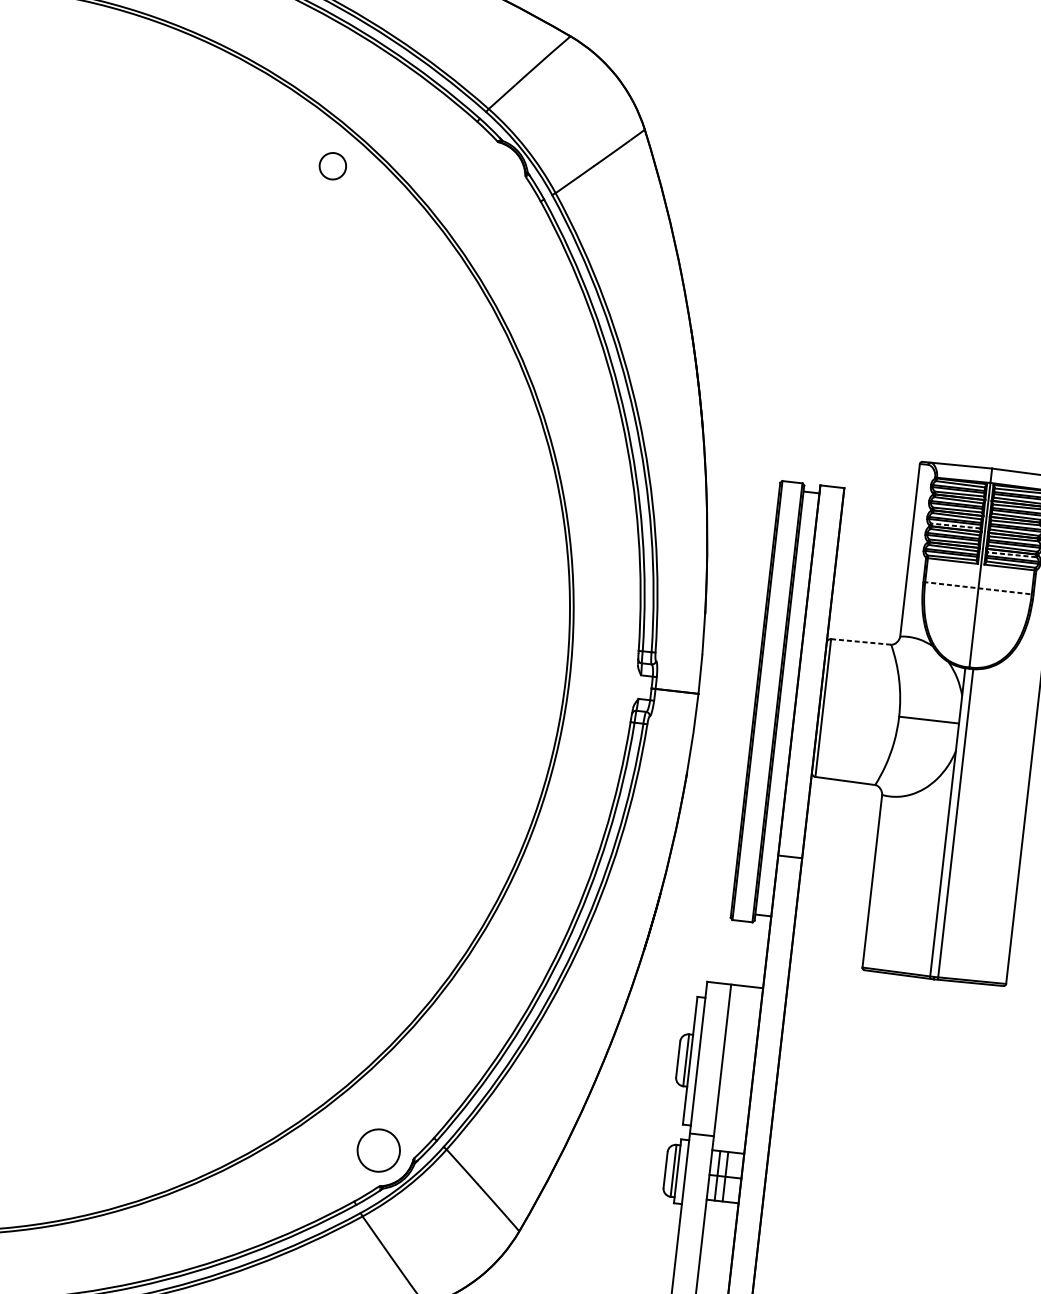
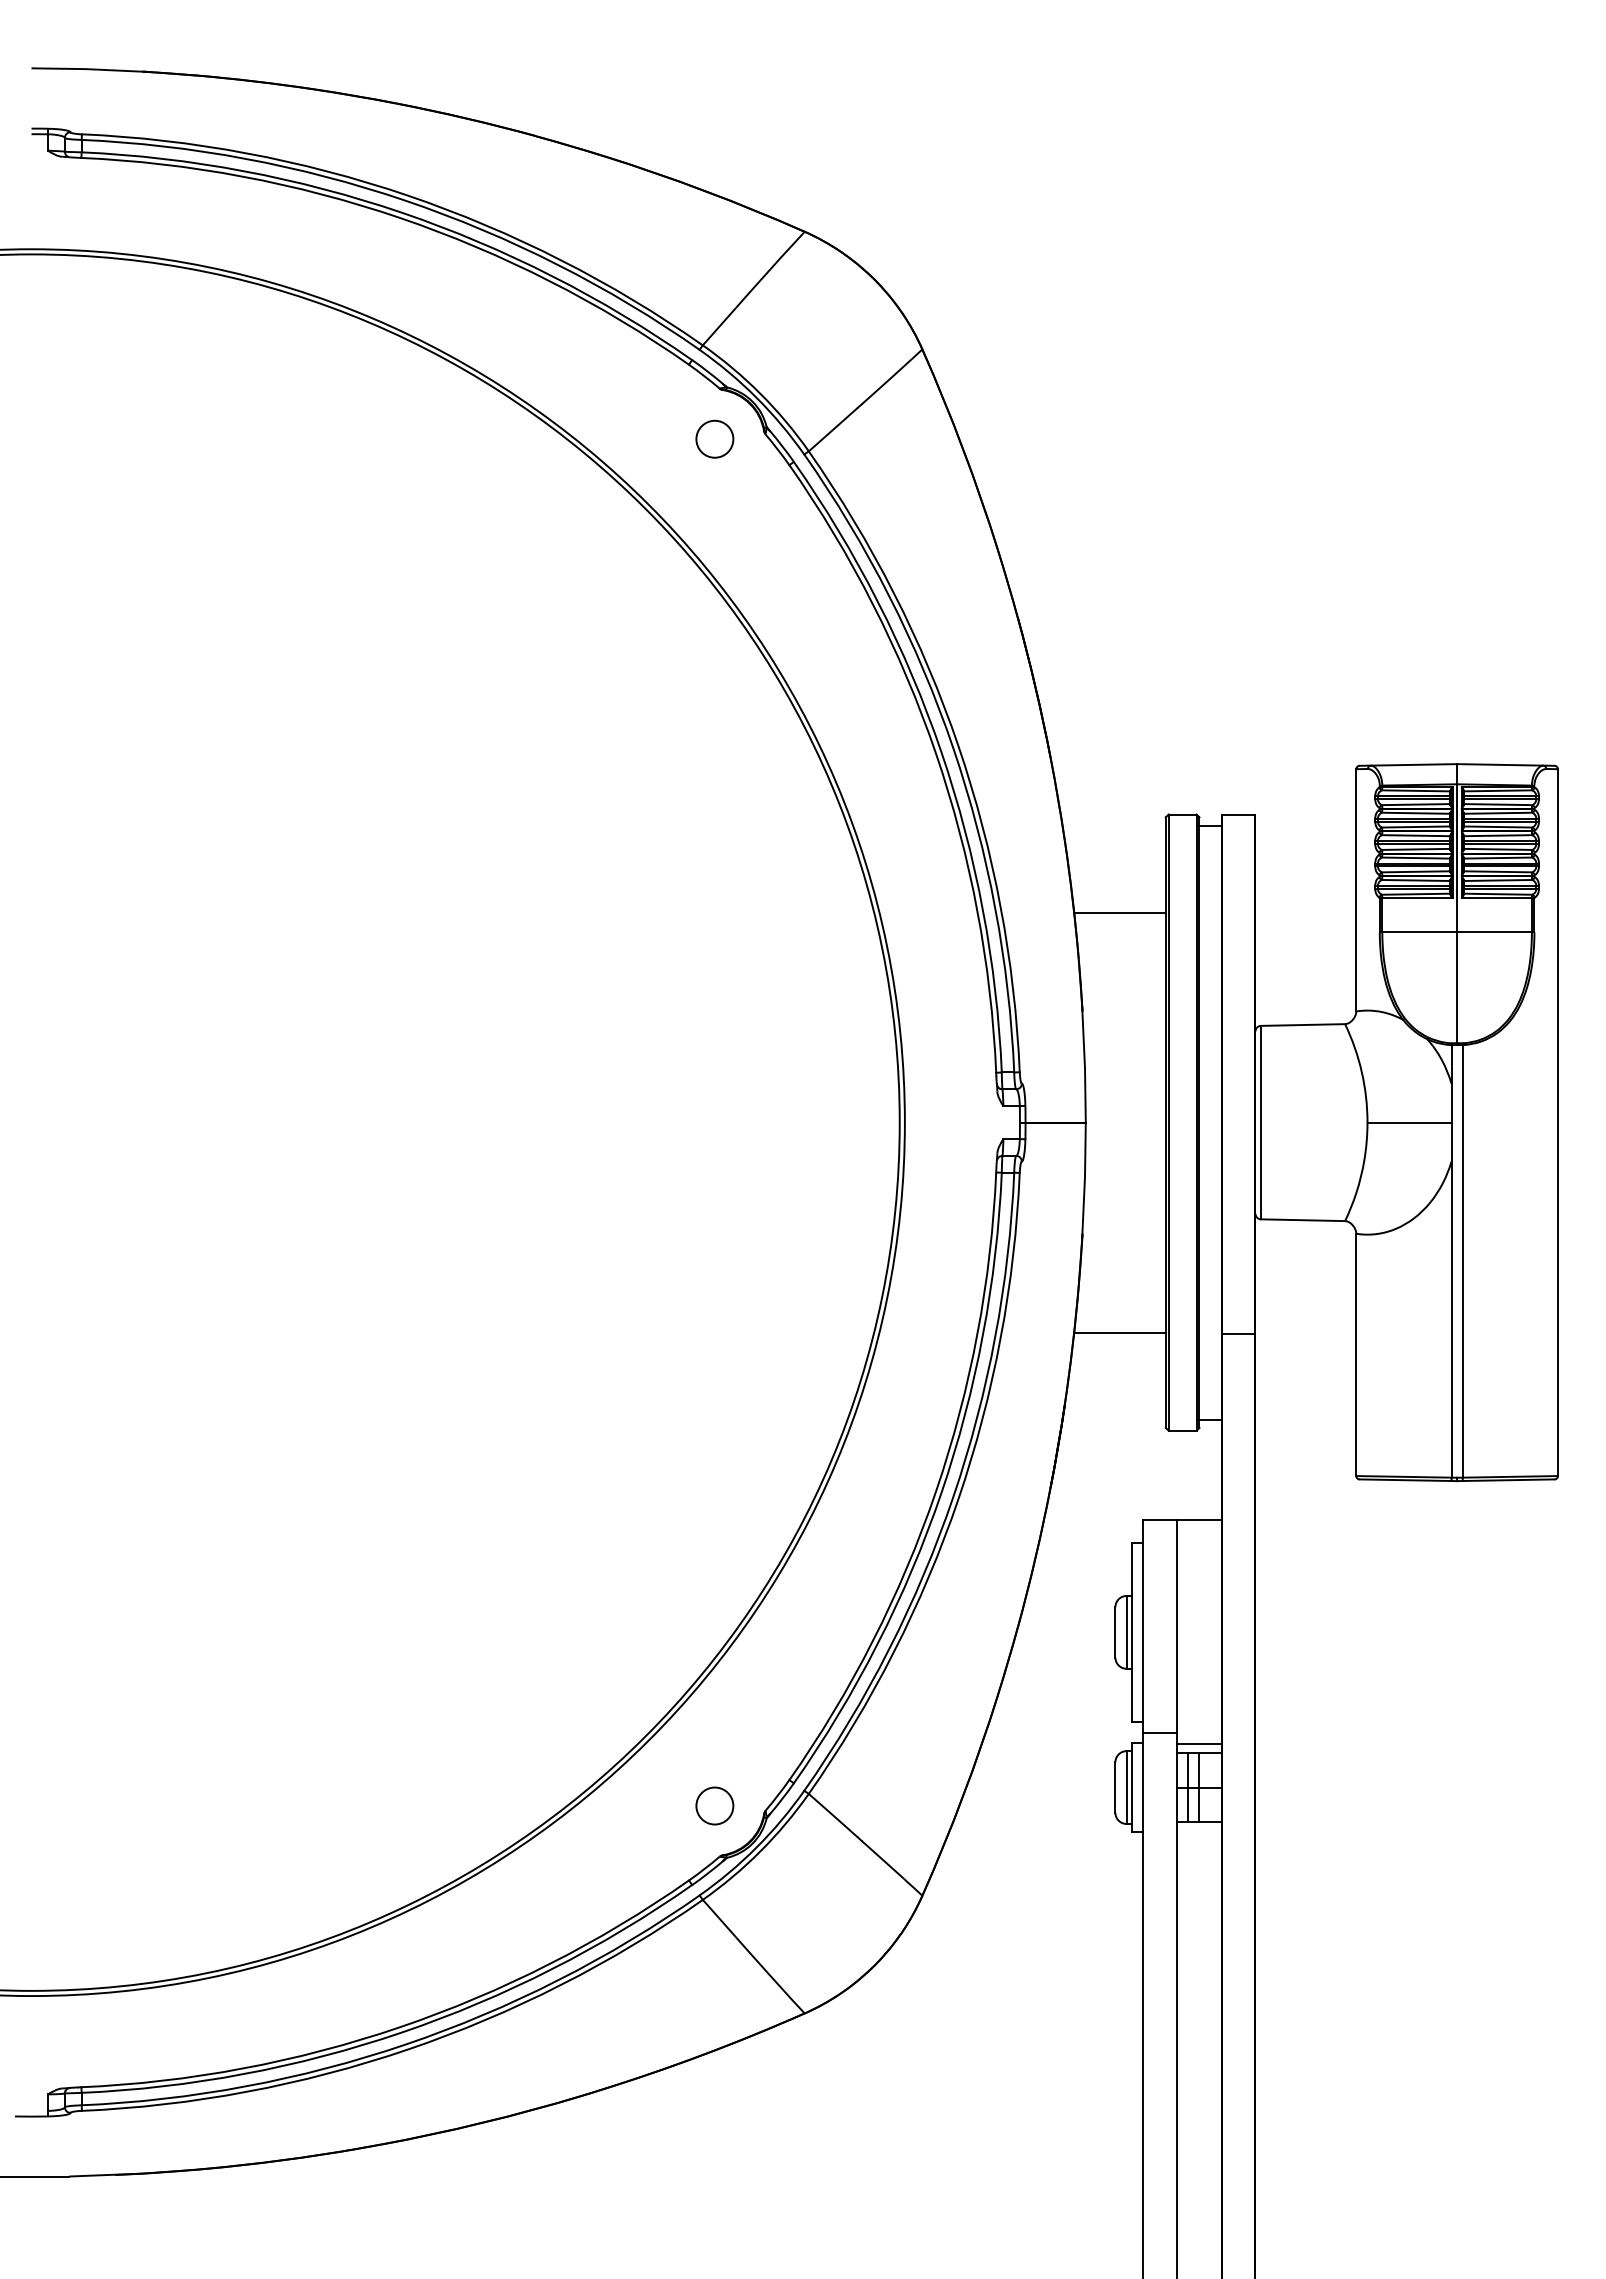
circle: (332, 165) -> (714, 438), moved
line: (955, 526) -> (1415, 849), dashed -> solid
line: (739, 546) -> (1119, 912), added
line: (1011, 554) -> (1497, 880), dashed -> solid
line: (978, 588) -> (1457, 932), dashed -> solid
line: (861, 642) -> (1303, 1025), dashed -> solid
line: (705, 846) -> (1119, 1332), added
line: (729, 1146) -> (1199, 1744), added
circle: (378, 1150) -> (714, 1805), size x0.62

